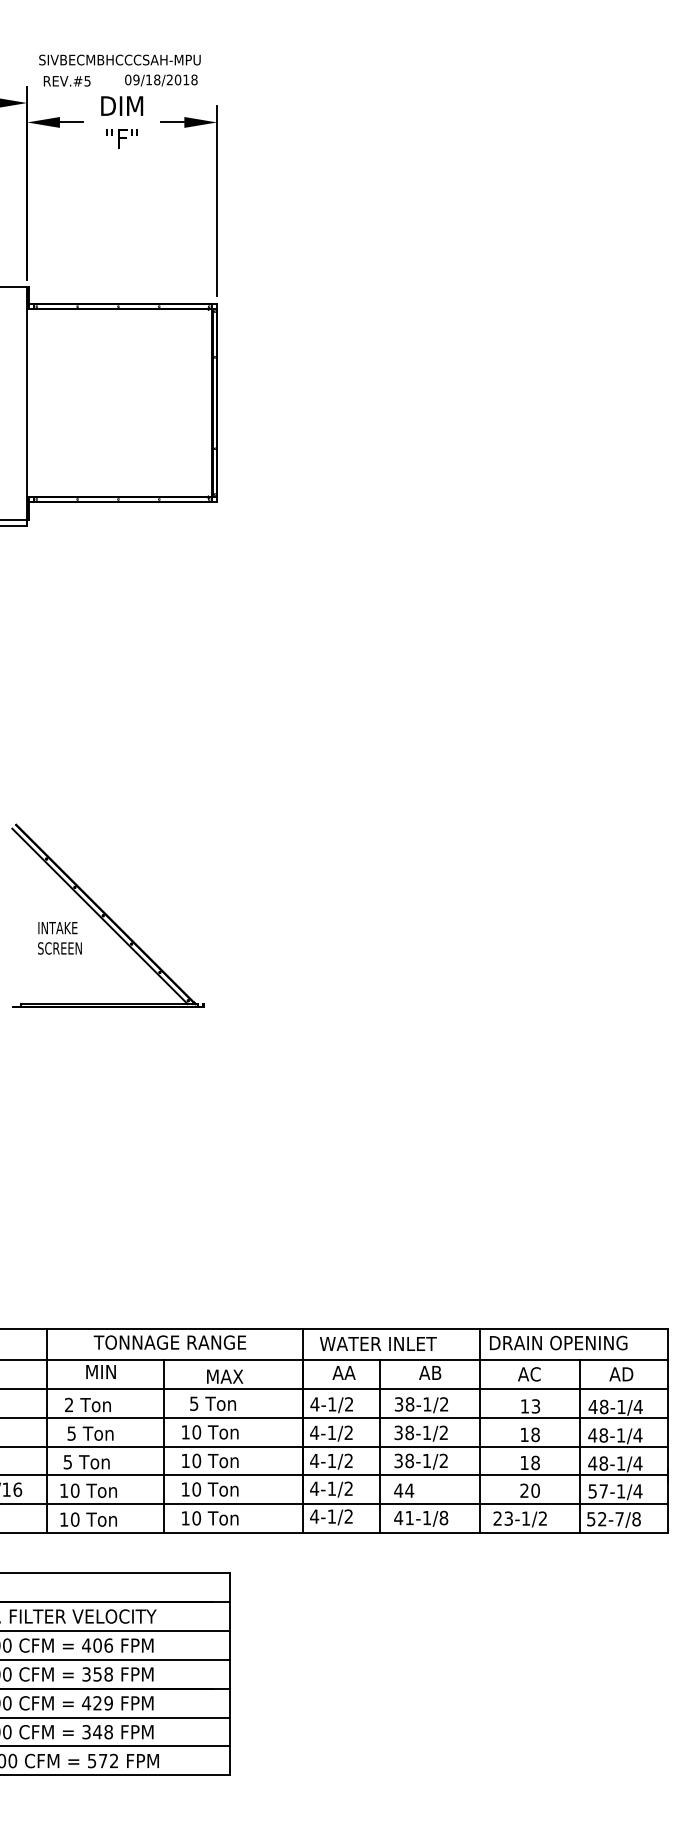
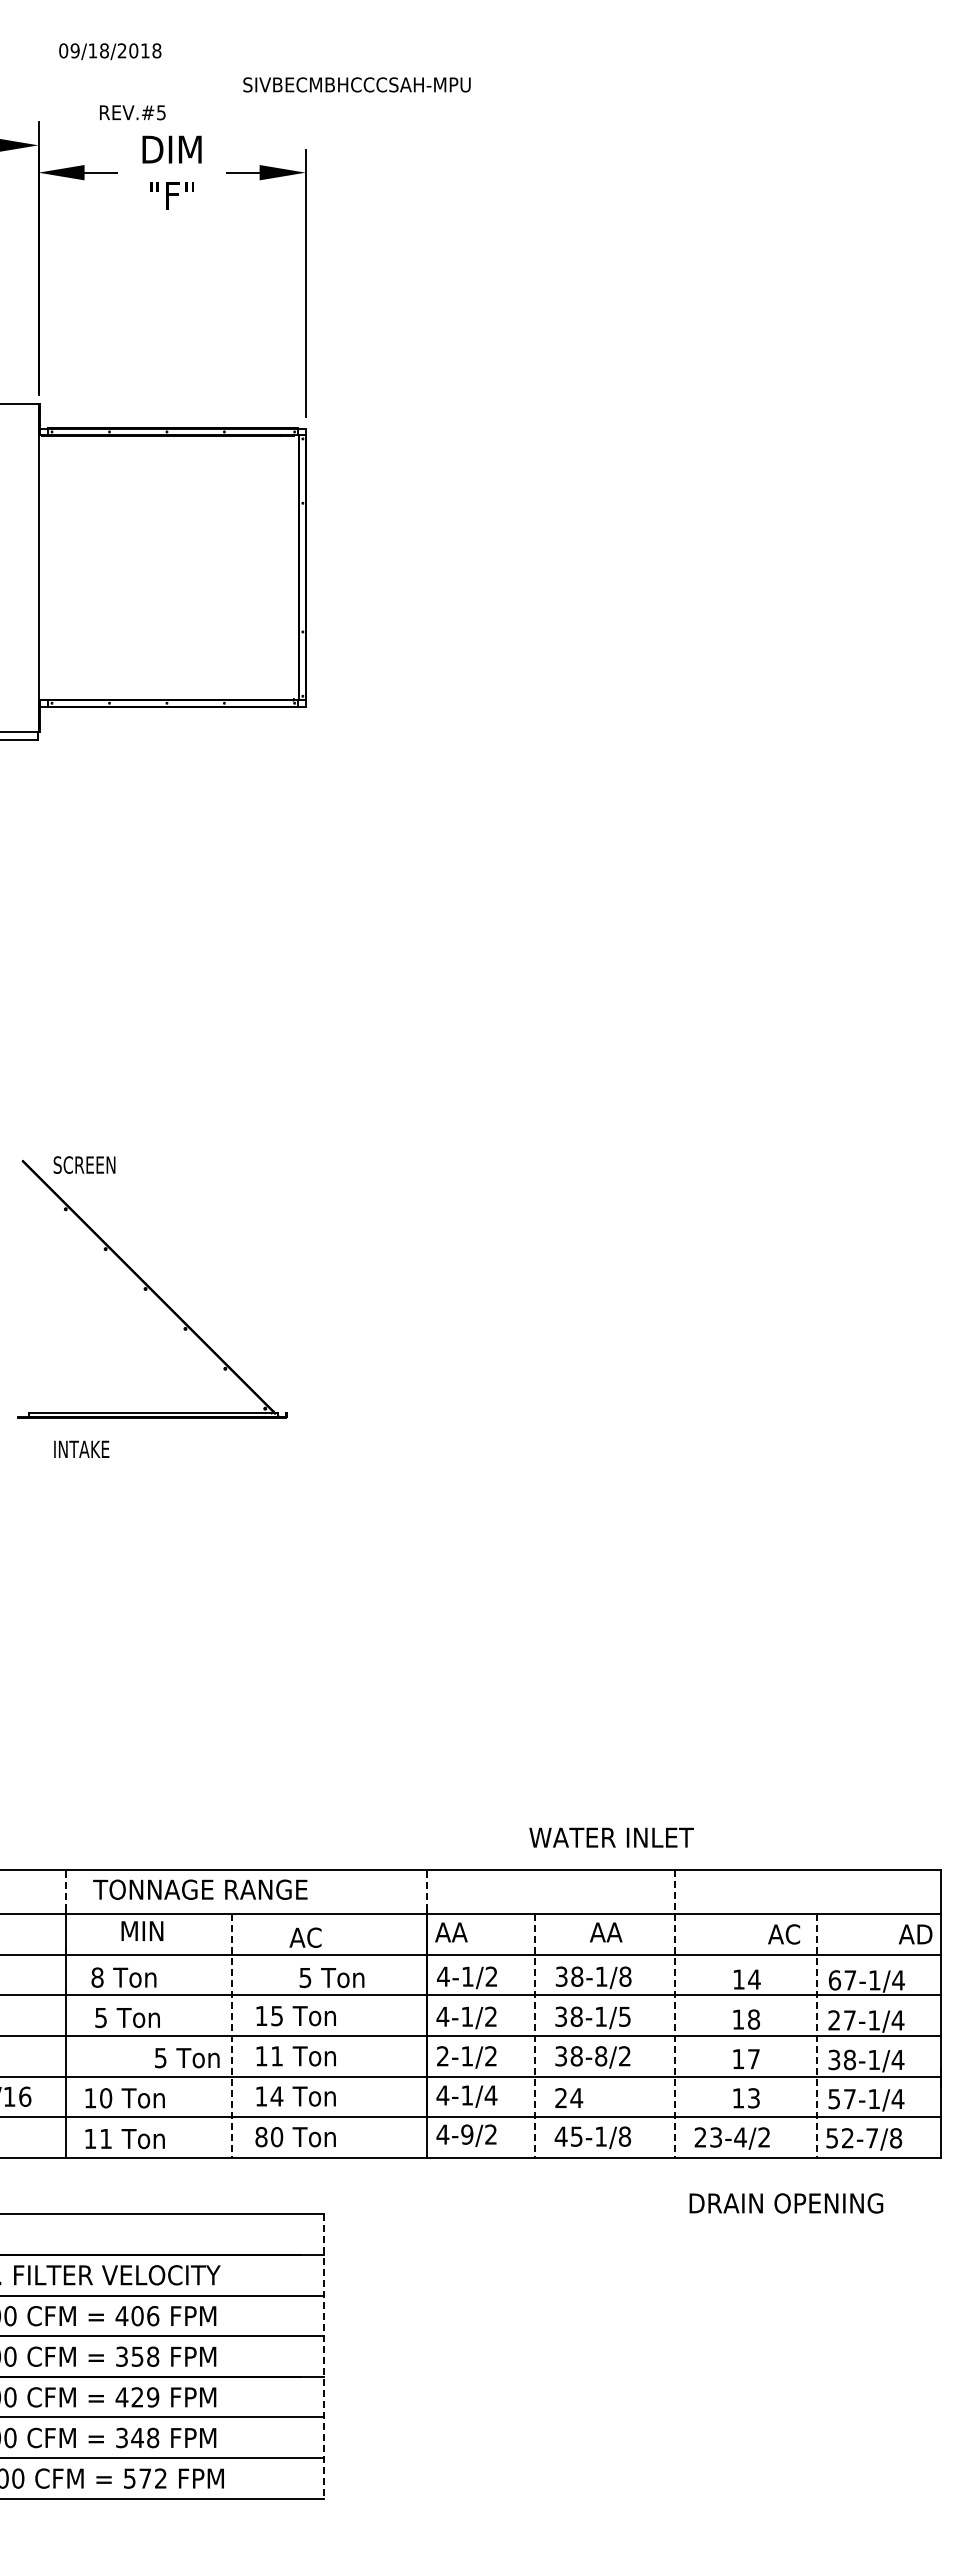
text: (119, 59) -> (356, 84), moved
text: (161, 80) -> (110, 51), moved
text: (67, 81) -> (132, 112), moved
line: (99, 916) -> (140, 1289), removed
text: (57, 927) -> (81, 1448), moved
text: (59, 948) -> (84, 1164), moved
text: (170, 1342) -> (200, 1889), moved
line: (46, 1343) -> (65, 1890), solid -> dashed
line: (302, 1343) -> (426, 1890), solid -> dashed
text: (378, 1343) -> (611, 1837), moved
text: (558, 1343) -> (786, 2203), moved
text: (344, 1372) -> (451, 1932), moved
text: (436, 1372) -> (614, 1932), AB -> AA
text: (529, 1374) -> (784, 1934), moved
text: (621, 1374) -> (915, 1934), moved
text: (224, 1376) -> (315, 1937), MAX -> AC
text: (69, 1404) -> (97, 1977), 2 -> 8
text: (212, 1404) -> (331, 1978), moved
text: (444, 1404) -> (625, 1976), 38-1/2 -> 38-1/8
text: (536, 1406) -> (754, 1979), 13 -> 14
text: (598, 1407) -> (842, 1980), 48-1/4 -> 67-1/4
text: (197, 1431) -> (277, 2015), 10 -> 15
line: (479, 1431) -> (675, 2014), solid -> dashed
text: (443, 1432) -> (624, 2016), 38-1/2 -> 38-1/5
text: (597, 1435) -> (841, 2020), 48-1/4 -> 27-1/4
line: (164, 1446) -> (231, 2036), solid -> dashed
line: (380, 1446) -> (535, 2036), solid -> dashed
line: (580, 1446) -> (816, 2036), solid -> dashed
text: (197, 1461) -> (277, 2056), 10 -> 11
text: (314, 1461) -> (442, 2056), 4-1/2 -> 2-1/2
text: (427, 1461) -> (601, 2056), 38-1/2 -> 38-8/2
text: (86, 1462) -> (187, 2058), moved
text: (536, 1463) -> (754, 2059), 18 -> 17
text: (592, 1463) -> (833, 2059), 48-1/4 -> 38-1/4
text: (348, 1488) -> (490, 2095), 4-1/2 -> 4-1/4
text: (196, 1489) -> (276, 2096), 10 -> 14
text: (398, 1490) -> (560, 2098), 44 -> 24
text: (530, 1490) -> (746, 2098), 20 -> 13
text: (332, 1516) -> (467, 2134), 4-1/2 -> 4-9/2
text: (185, 1517) -> (261, 2136), 10 -> 80
text: (409, 1517) -> (576, 2136), 41-1/8 -> 45-1/8
text: (526, 1518) -> (740, 2137), 23-1/2 -> 23-4/2
text: (75, 1519) -> (106, 2138), 10 -> 11
line: (230, 1674) -> (324, 2357), solid -> dashed

